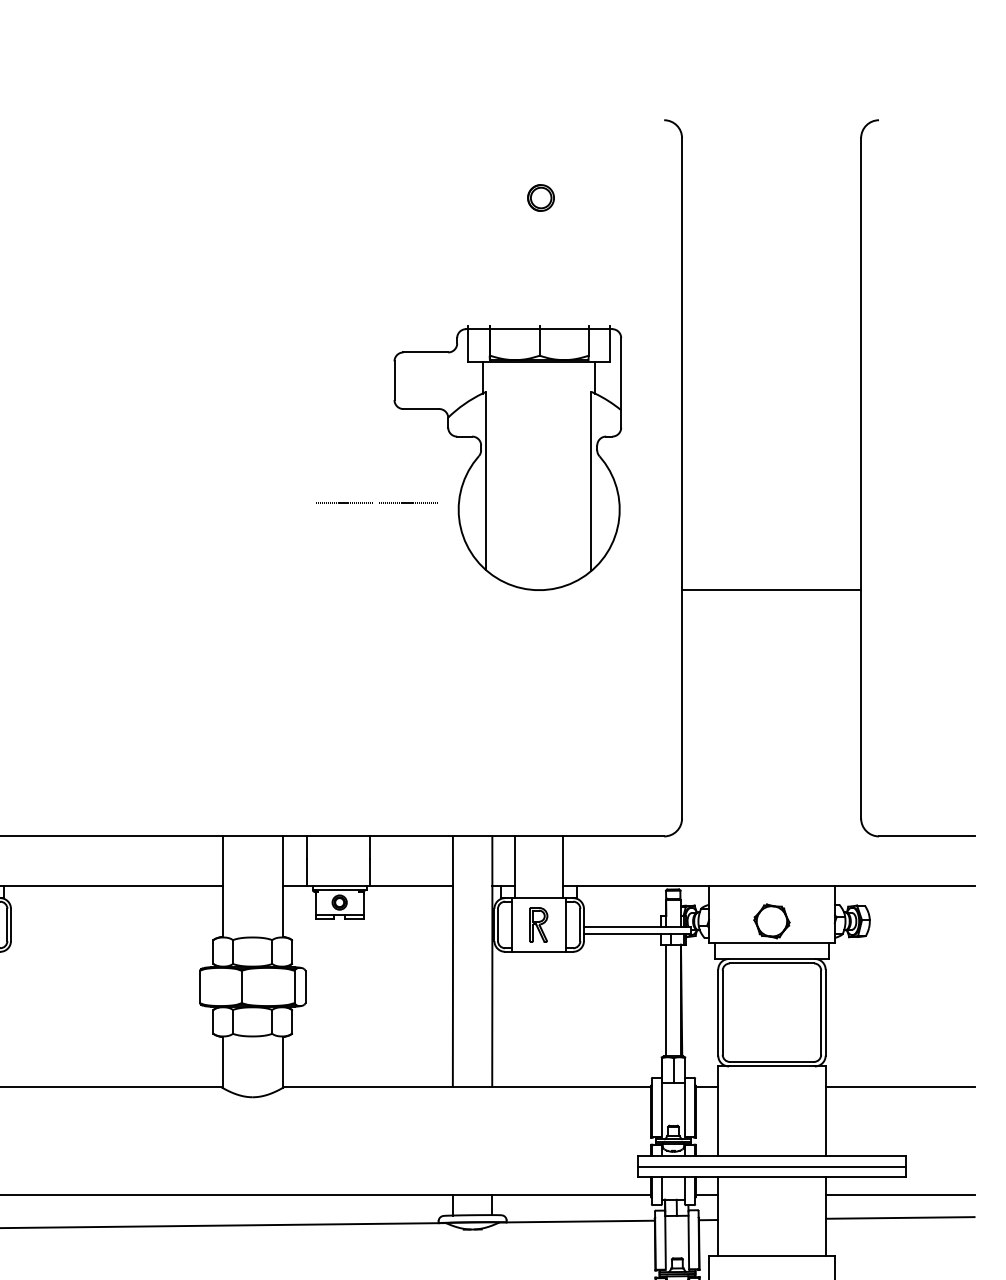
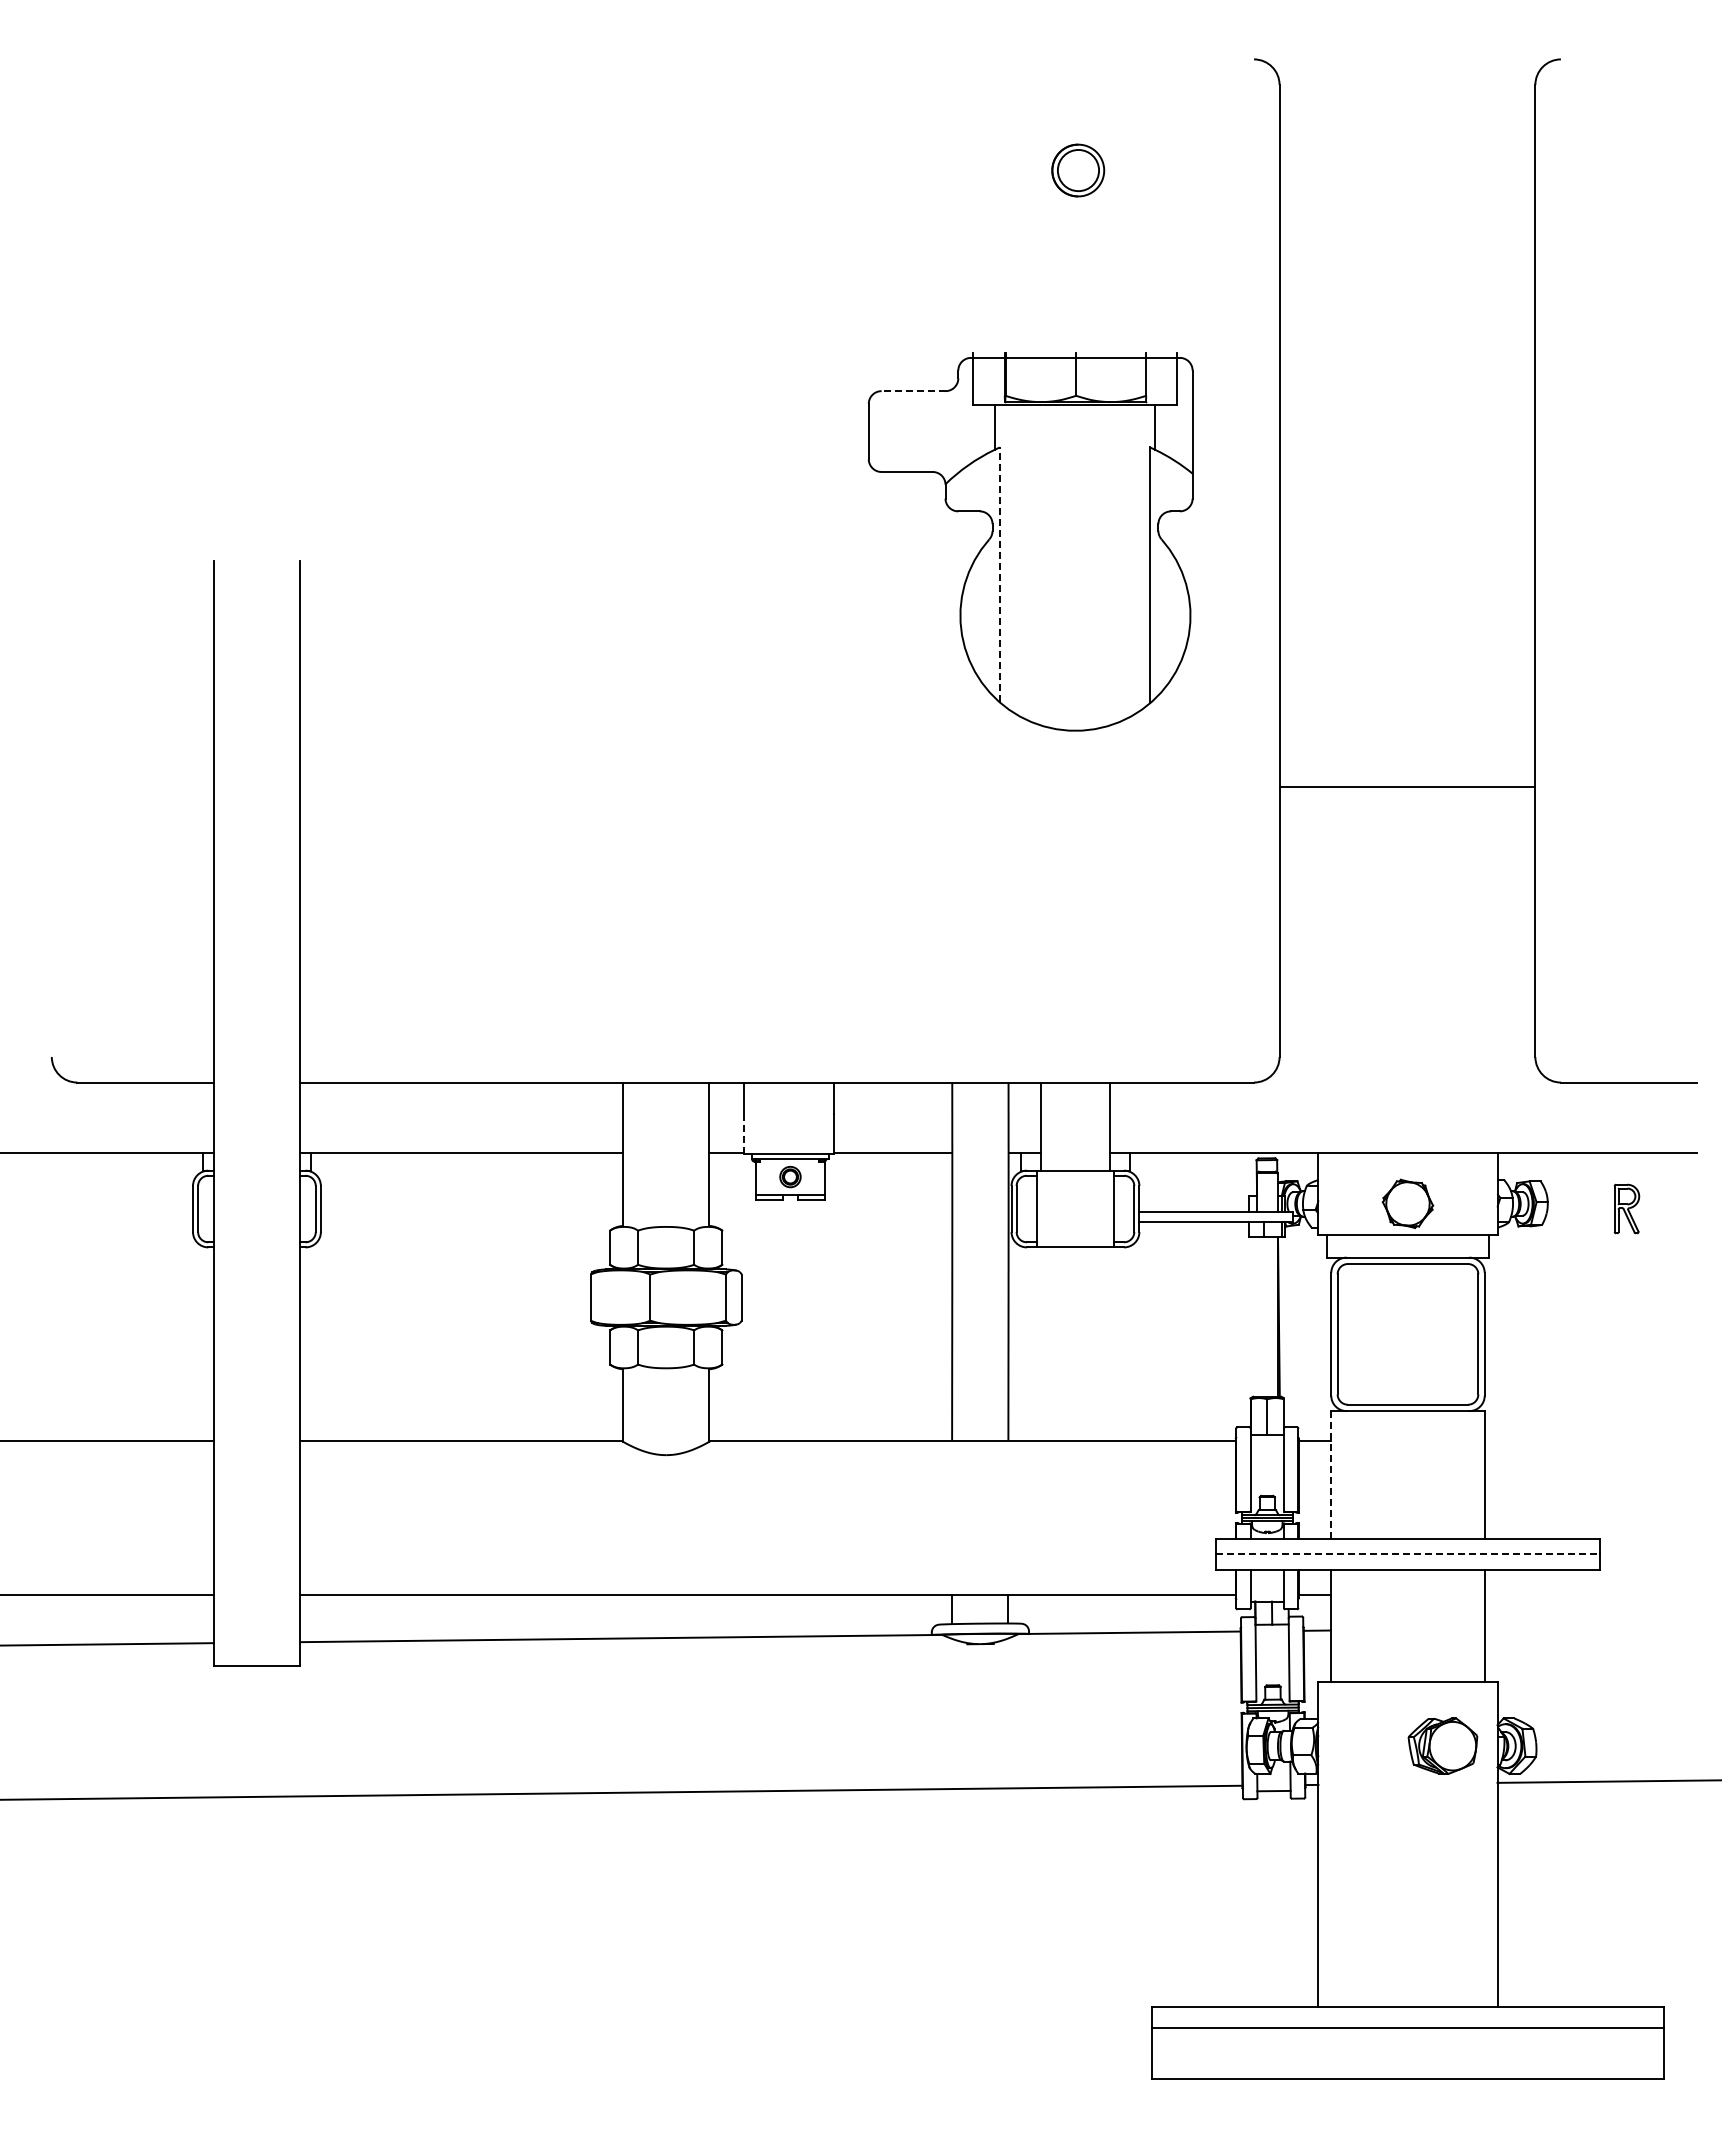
part: (540, 197) -> (1077, 170), size x1.4
line: (425, 352) -> (913, 391), solid -> dashed
line: (486, 480) -> (999, 574), solid -> dashed
line: (379, 503) -> (847, 606), removed
line: (771, 589) -> (1407, 786), moved
line: (307, 872) -> (744, 1134), solid -> dashed
part: (538, 924) -> (1626, 1208), moved
line: (666, 1000) -> (1257, 1316), removed
line: (899, 1086) -> (1590, 1440), removed
line: (718, 1111) -> (1331, 1475), solid -> dashed
line: (771, 1166) -> (1407, 1554), solid -> dashed
line: (900, 1195) -> (1591, 1595), removed
line: (900, 1217) -> (1591, 1627), removed

